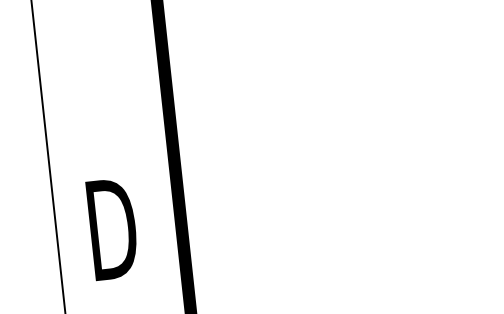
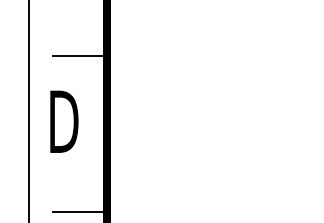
line: (125, 122) -> (79, 56), added

